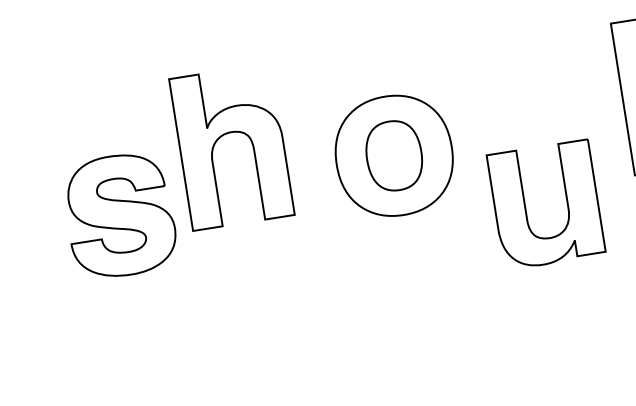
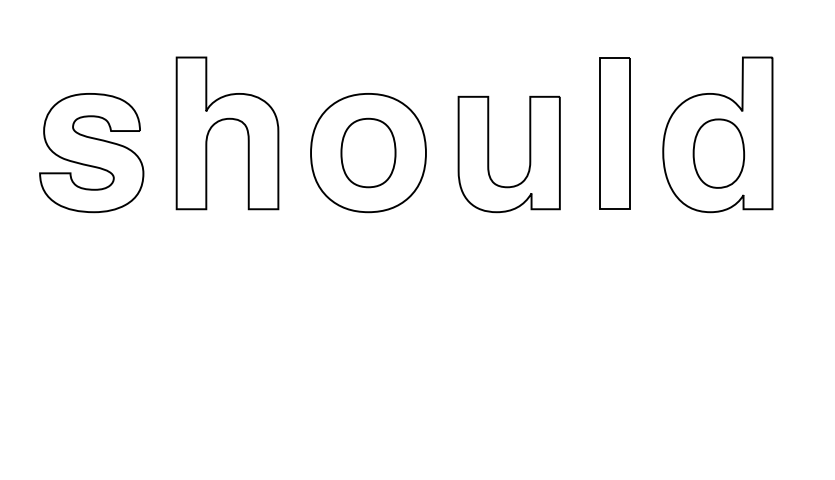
part: (227, 134) -> (225, 120), moved
part: (526, 208) -> (489, 154), moved
part: (119, 216) -> (91, 153), moved

